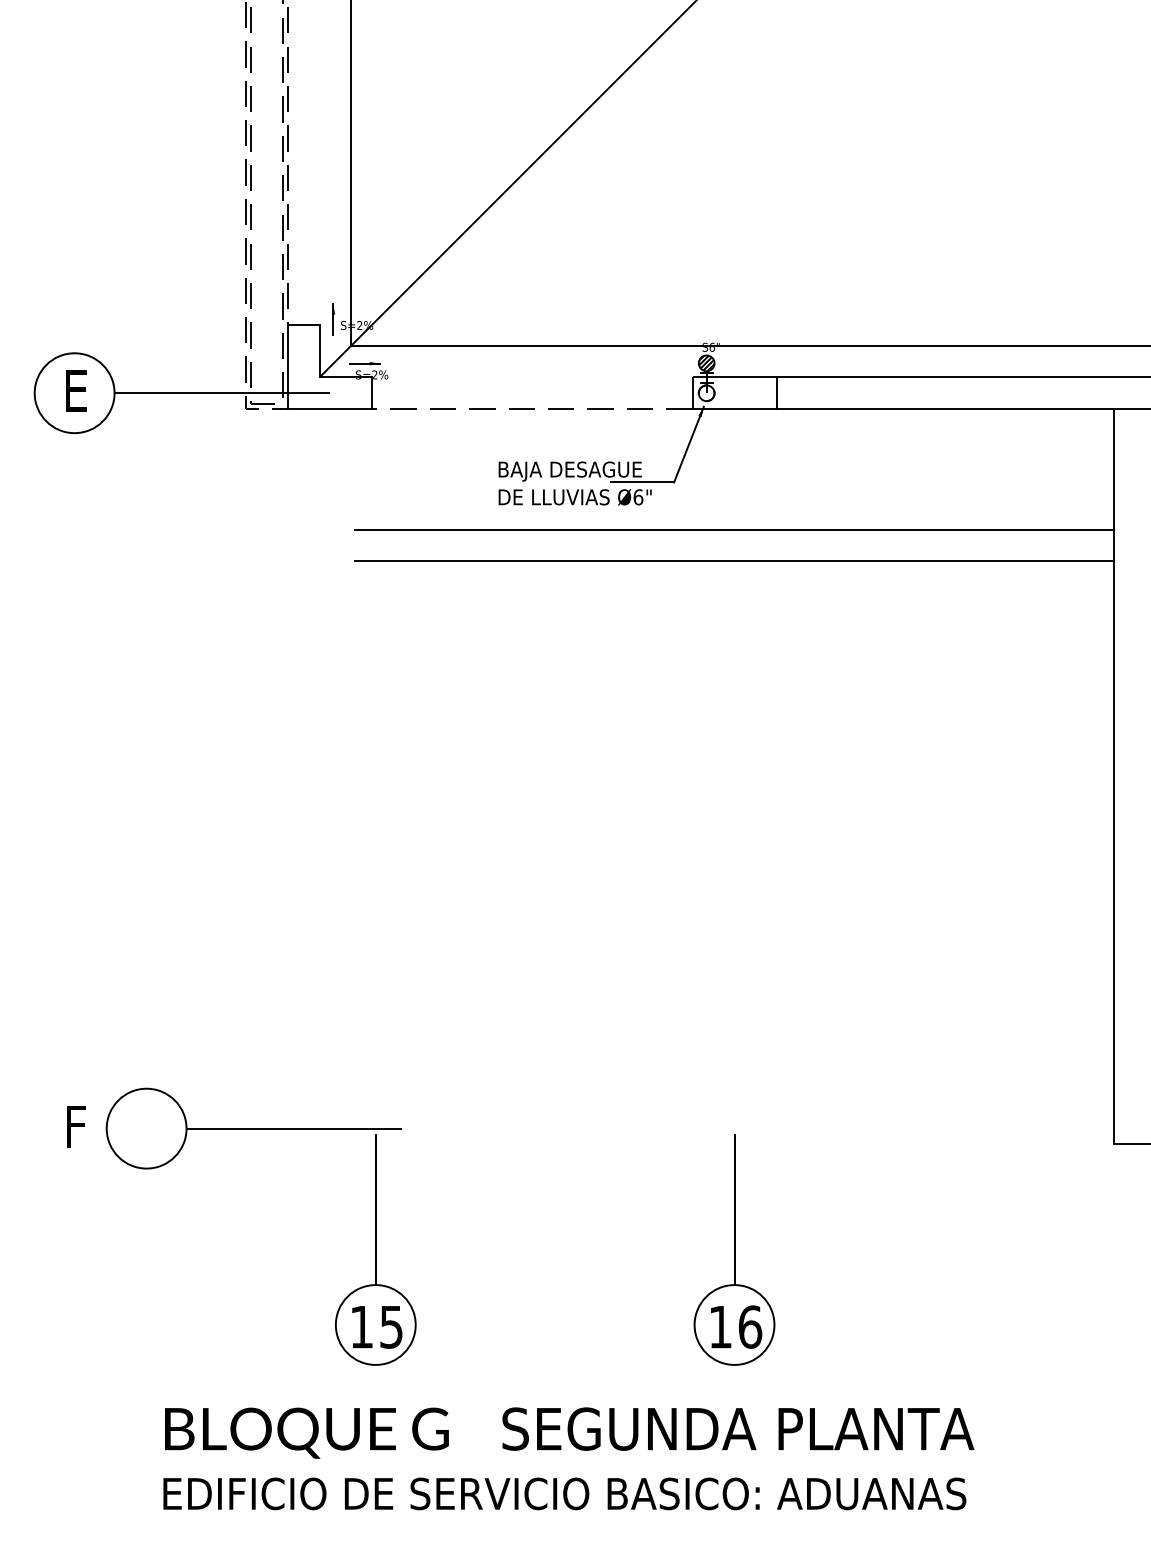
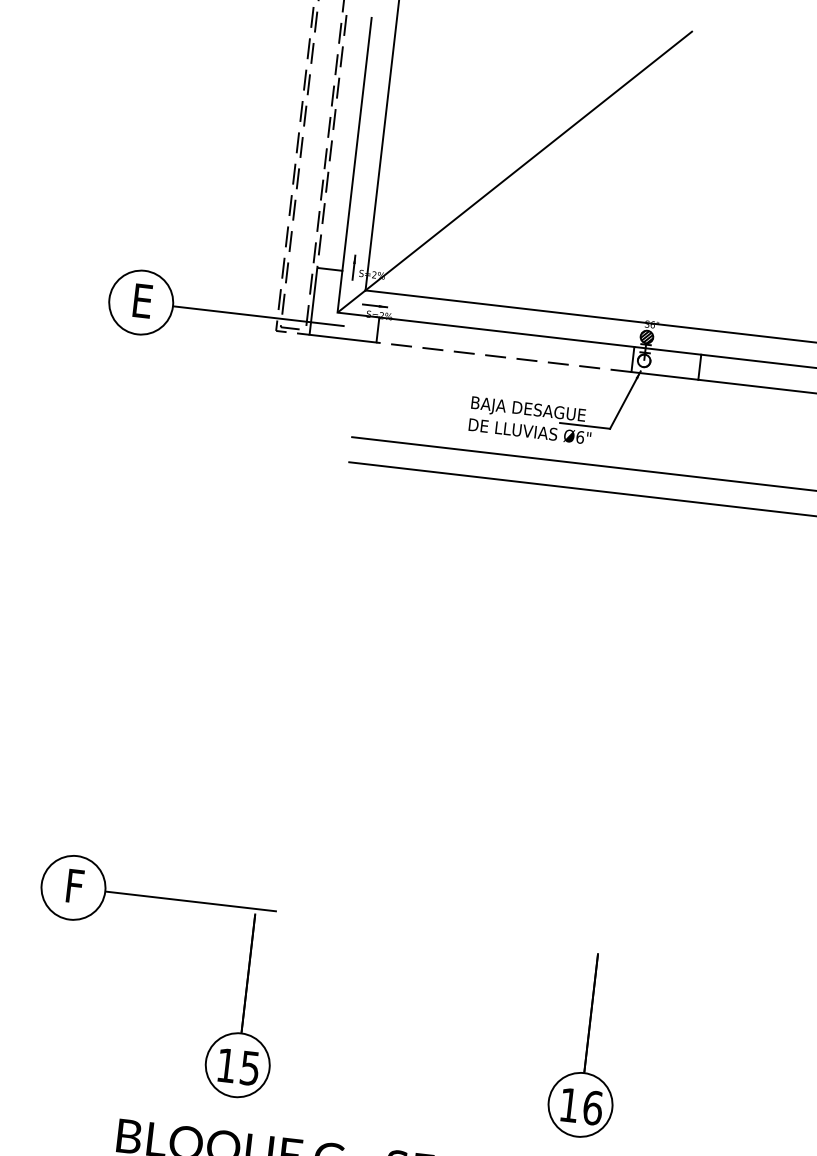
line: (319, 165) -> (357, 143), added
line: (532, 377) -> (507, 332), added
part: (260, 1129) -> (164, 899), moved

